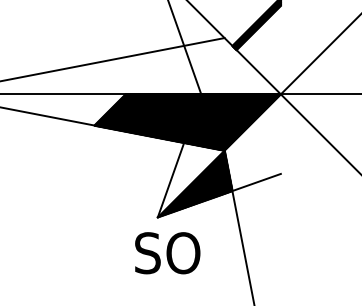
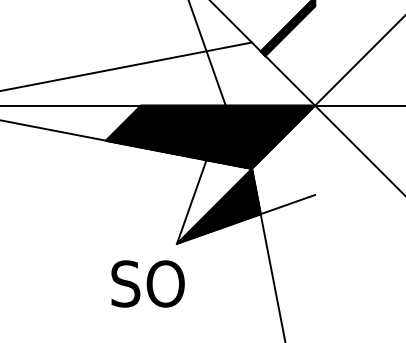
text: (167, 252) -> (147, 283), moved

